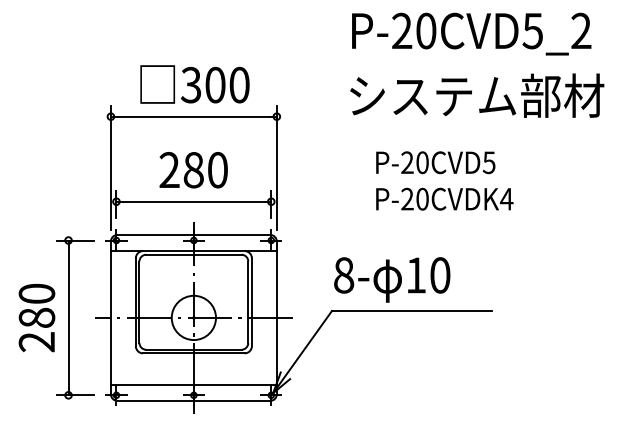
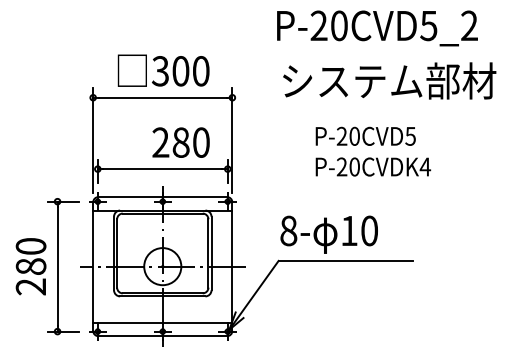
text: (471, 33) -> (377, 27), moved
text: (477, 95) -> (389, 80), moved
text: (193, 170) -> (180, 142), moved

